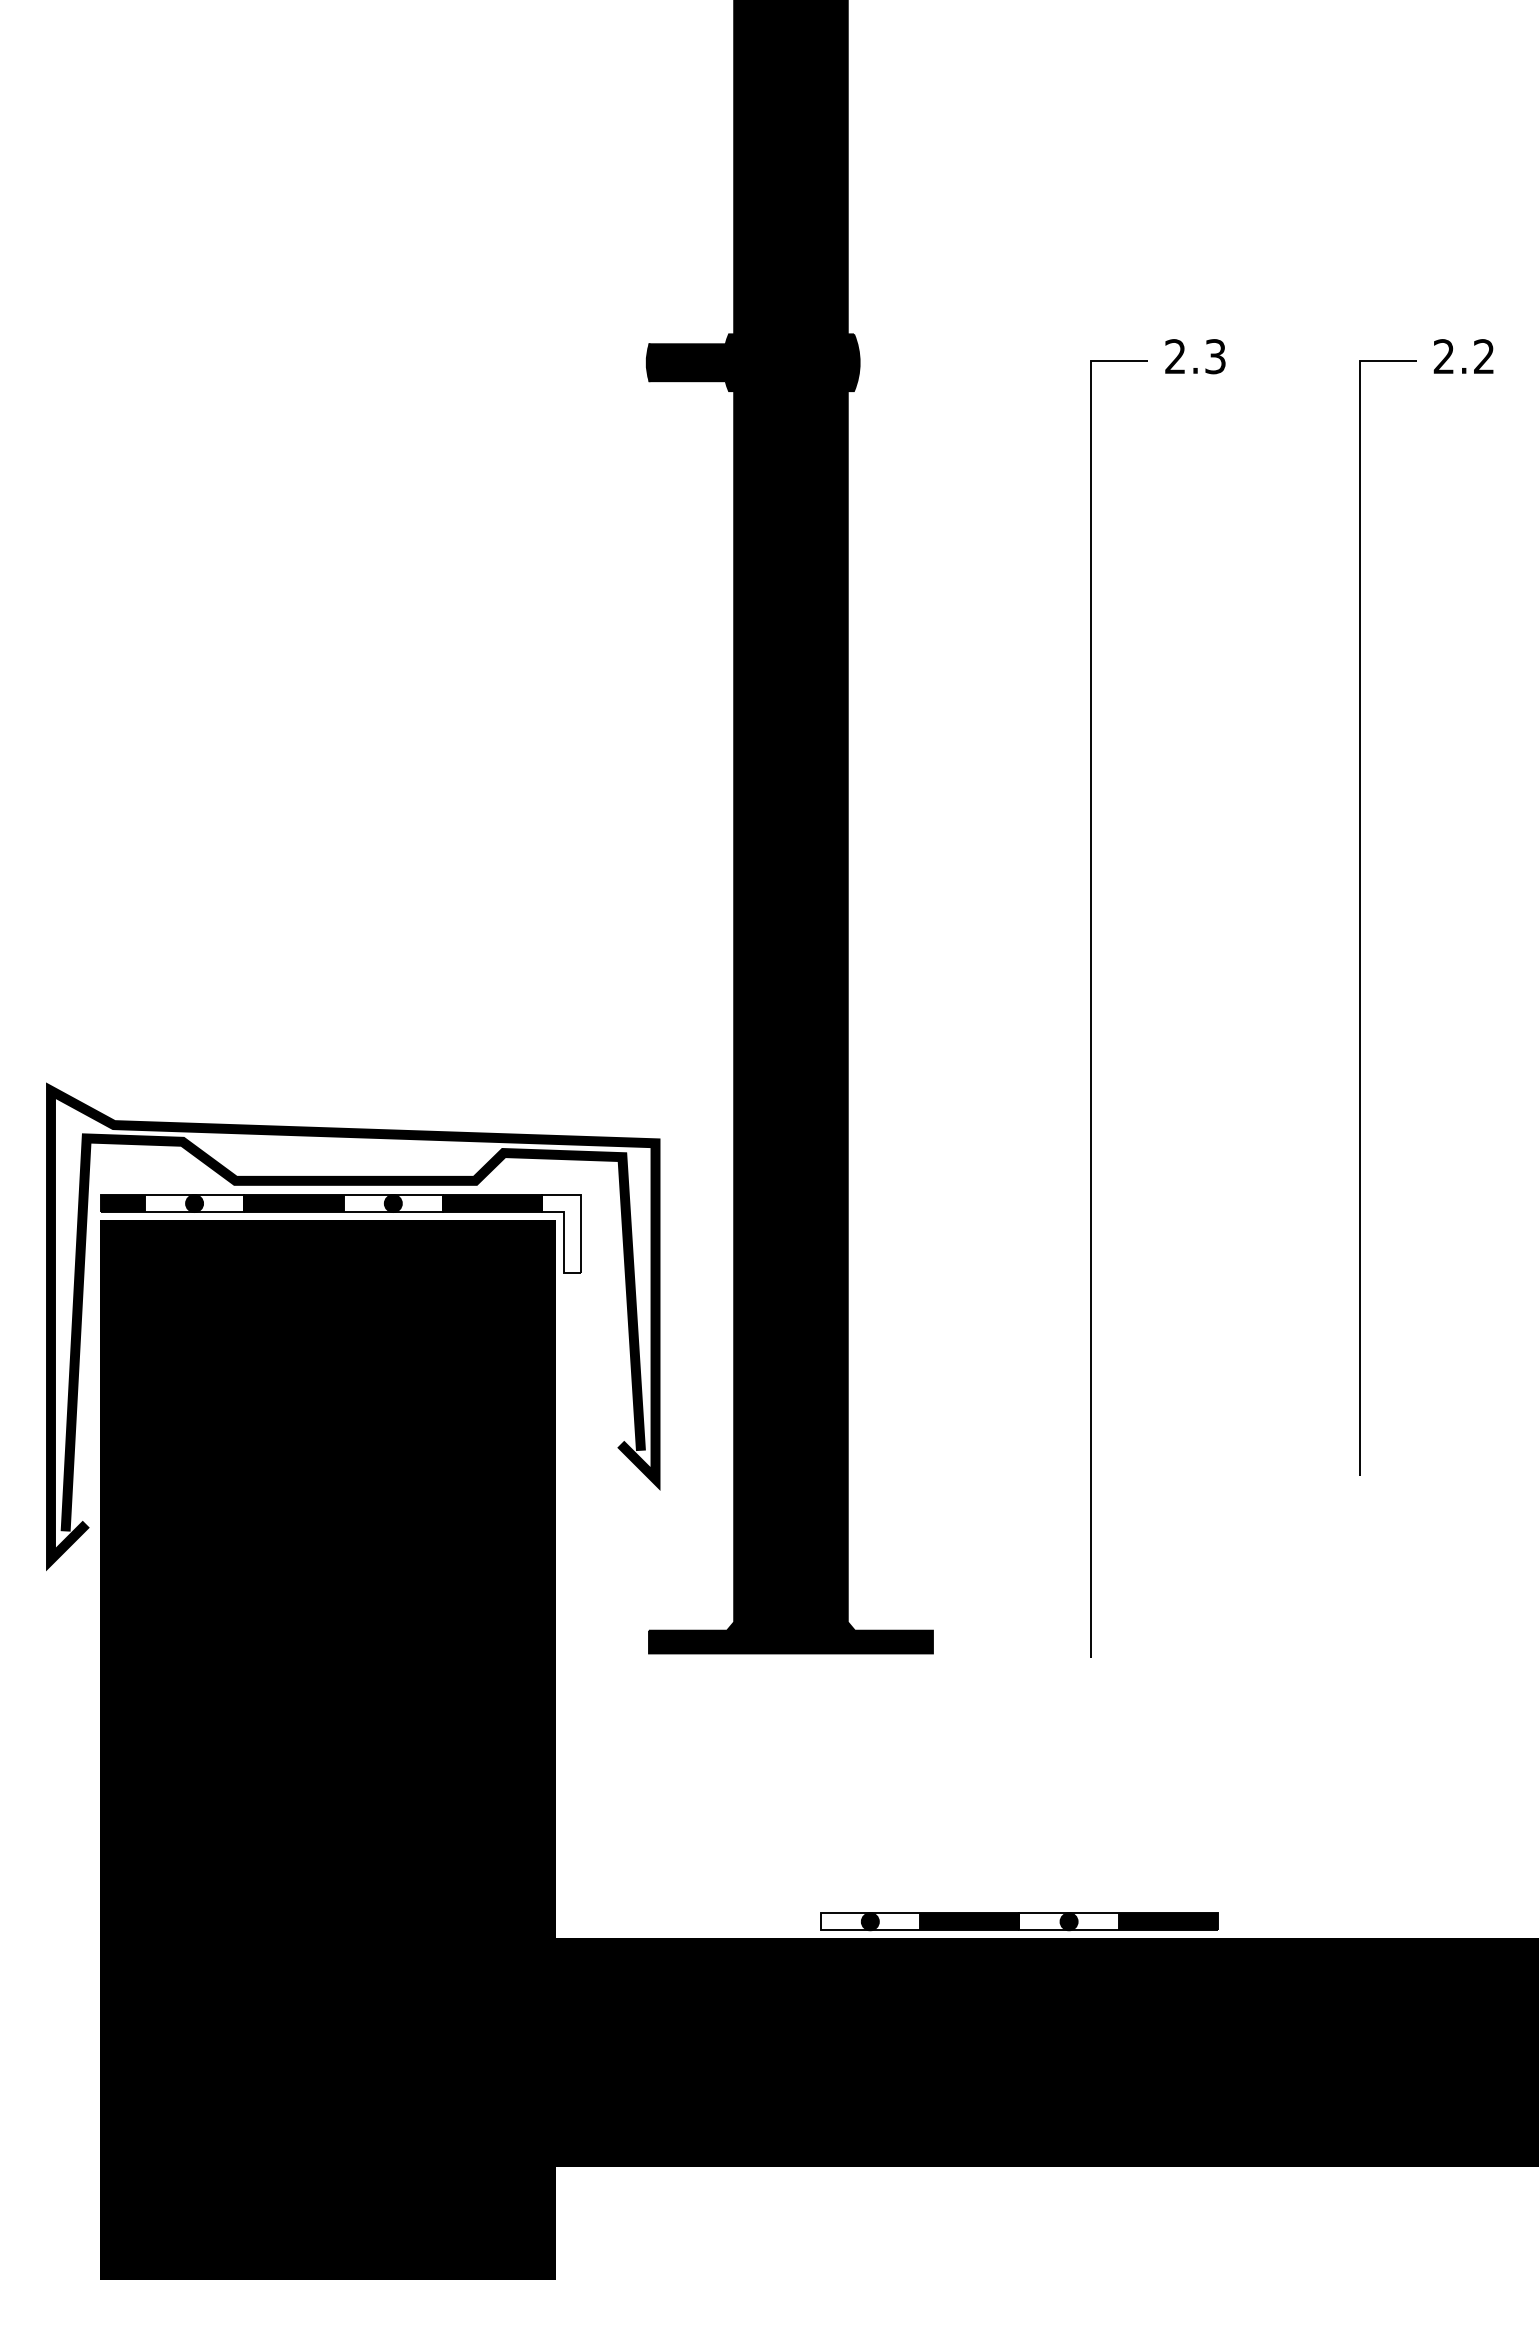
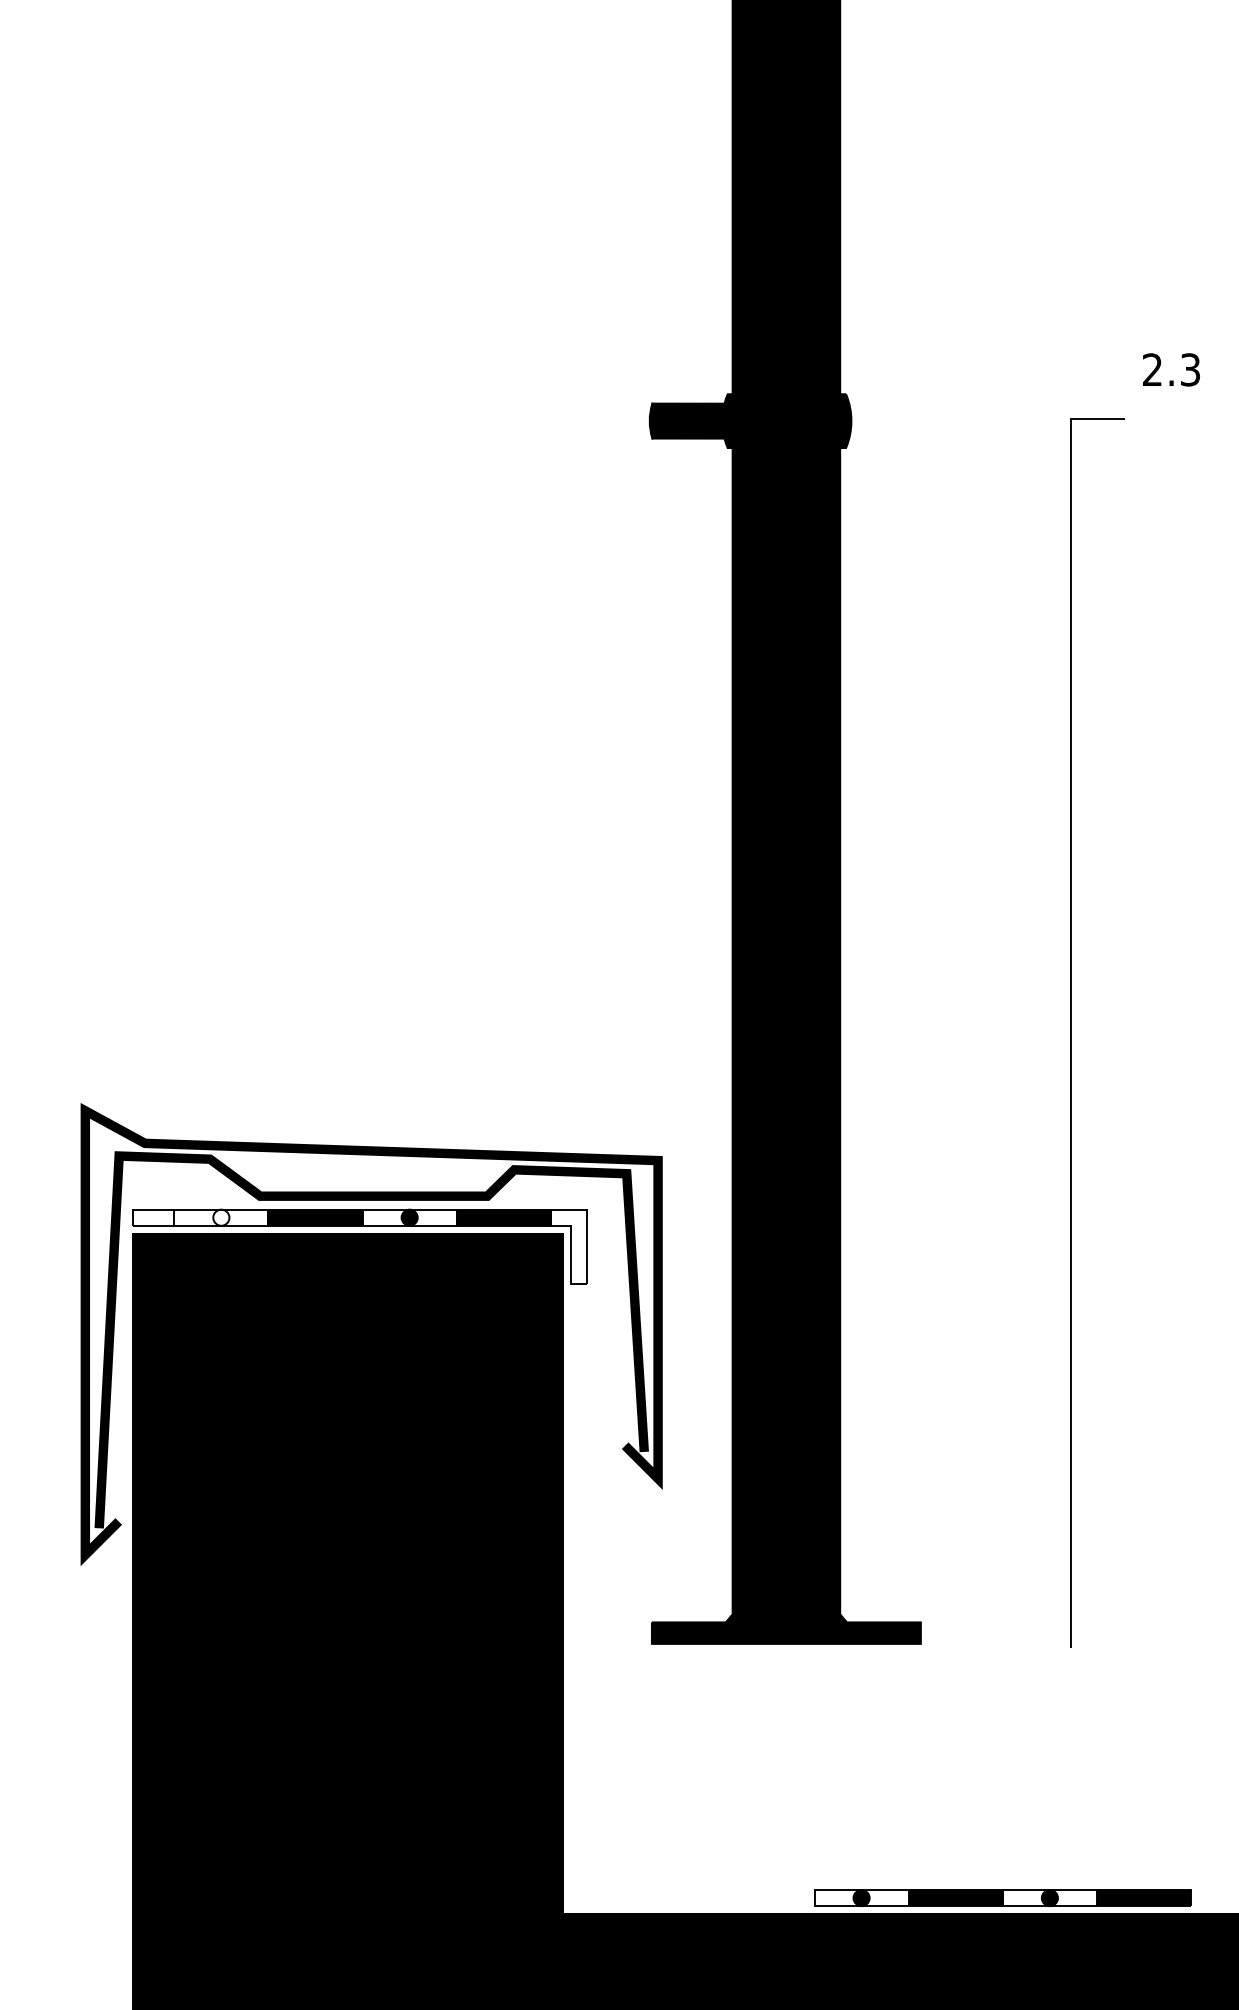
text: (1195, 356) -> (1171, 369), moved
fill: (122, 1203) -> (153, 1217), removed
fill: (194, 1203) -> (221, 1217), removed

